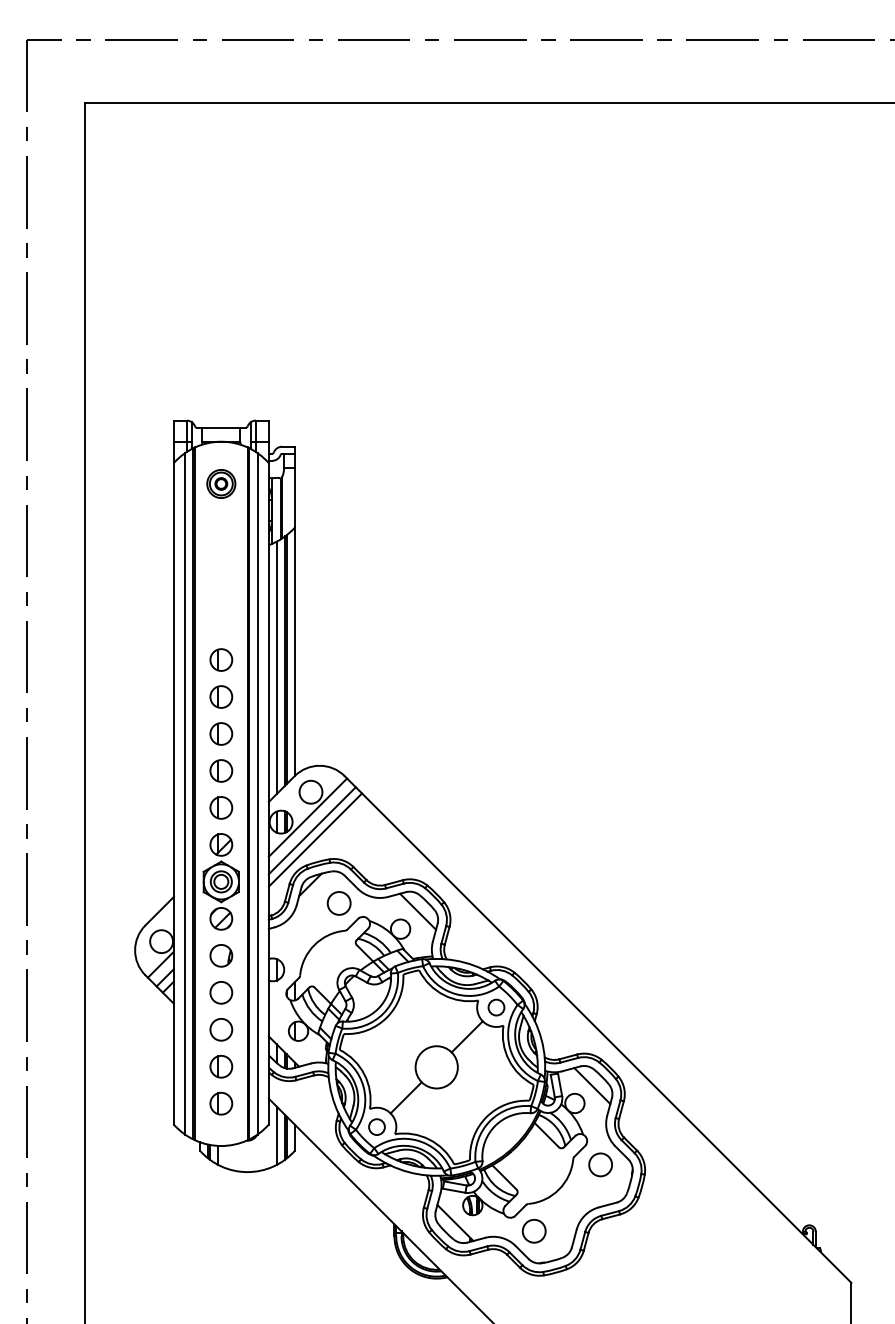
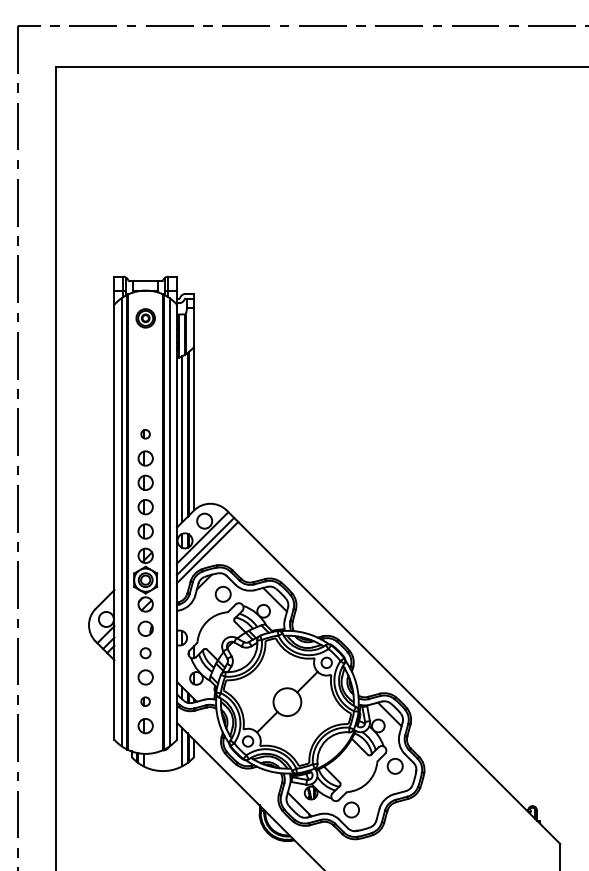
part: (221, 660) -> (145, 434), size x0.6
circle: (221, 993) -> (145, 653), size x0.7
part: (221, 1066) -> (145, 701), size x0.6

